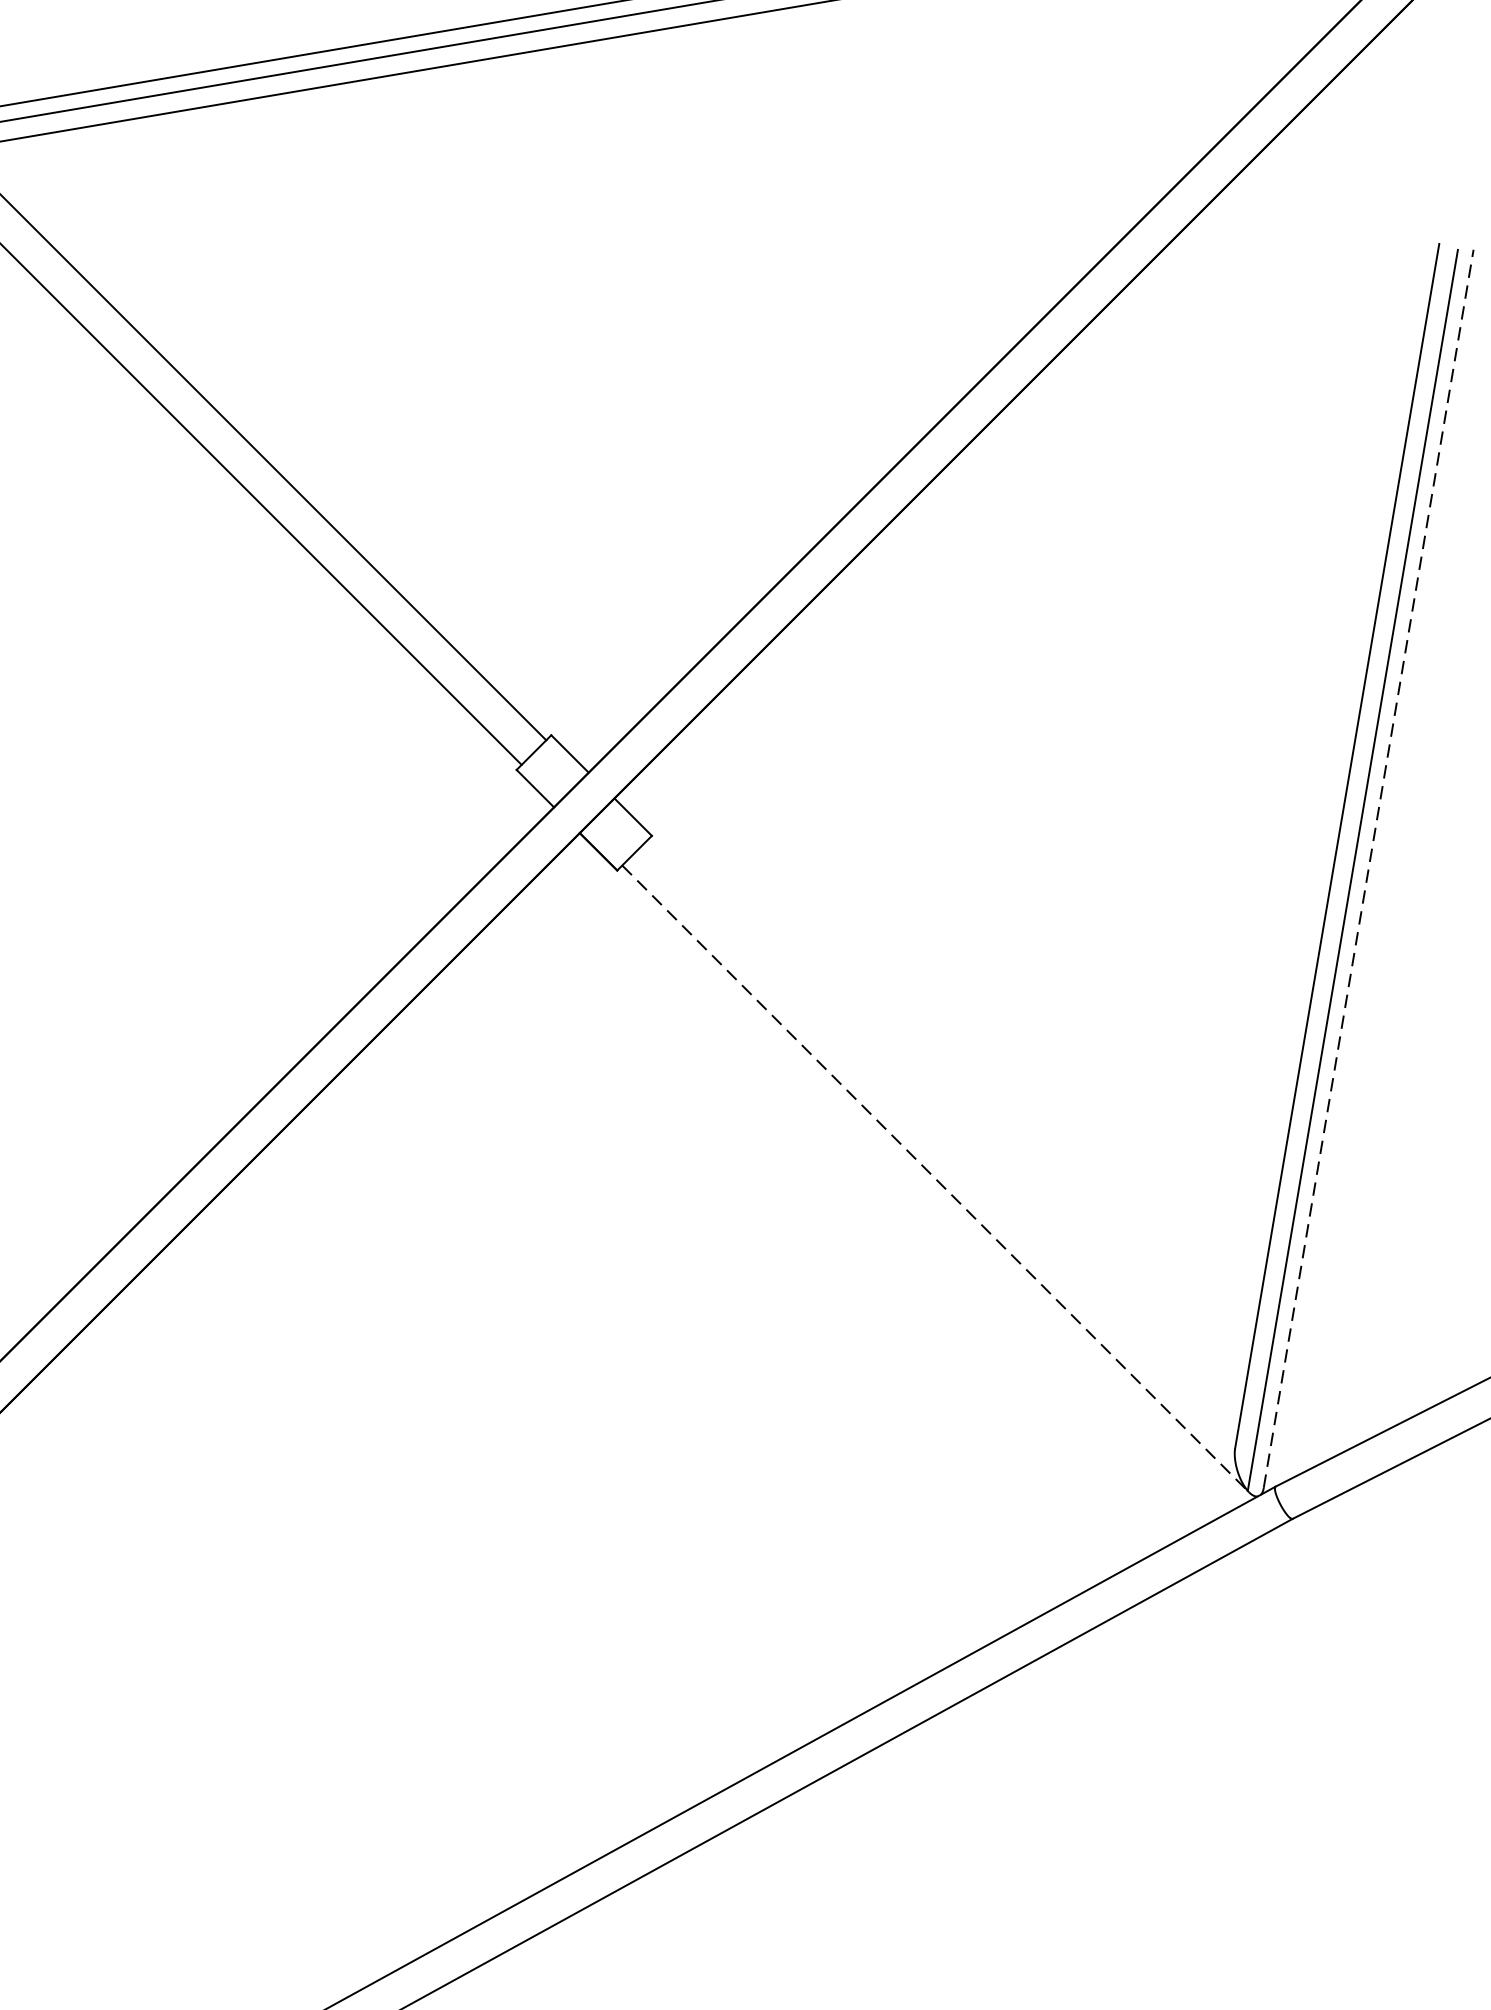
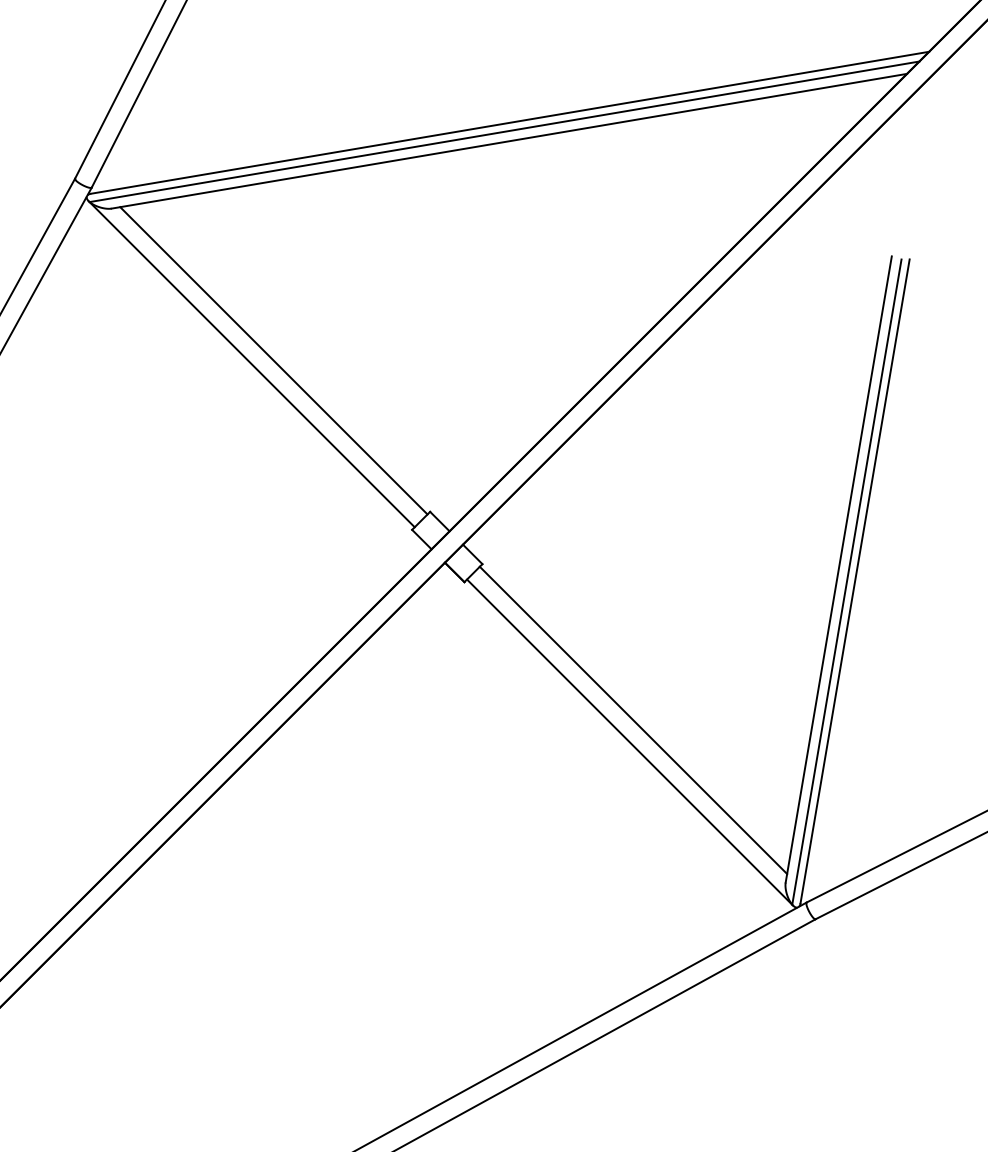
line: (1369, 867) -> (855, 580), dashed -> solid
line: (942, 1136) -> (633, 720), added
line: (936, 1178) -> (630, 742), dashed -> solid

